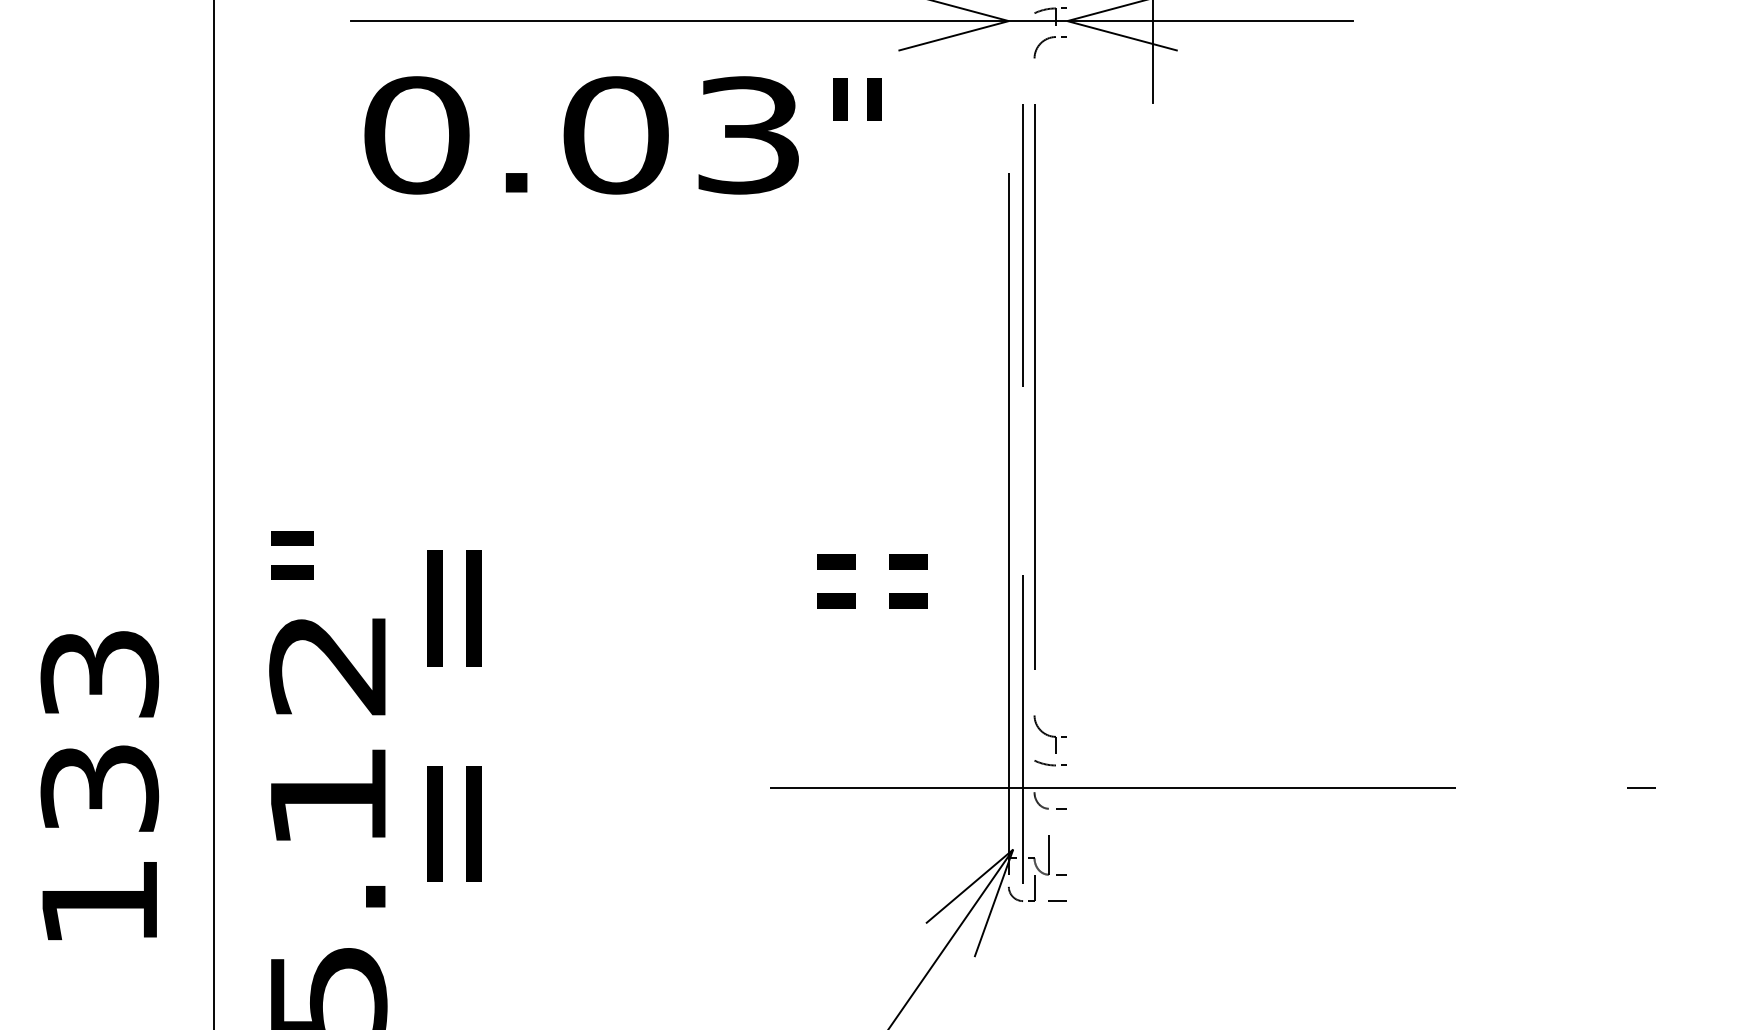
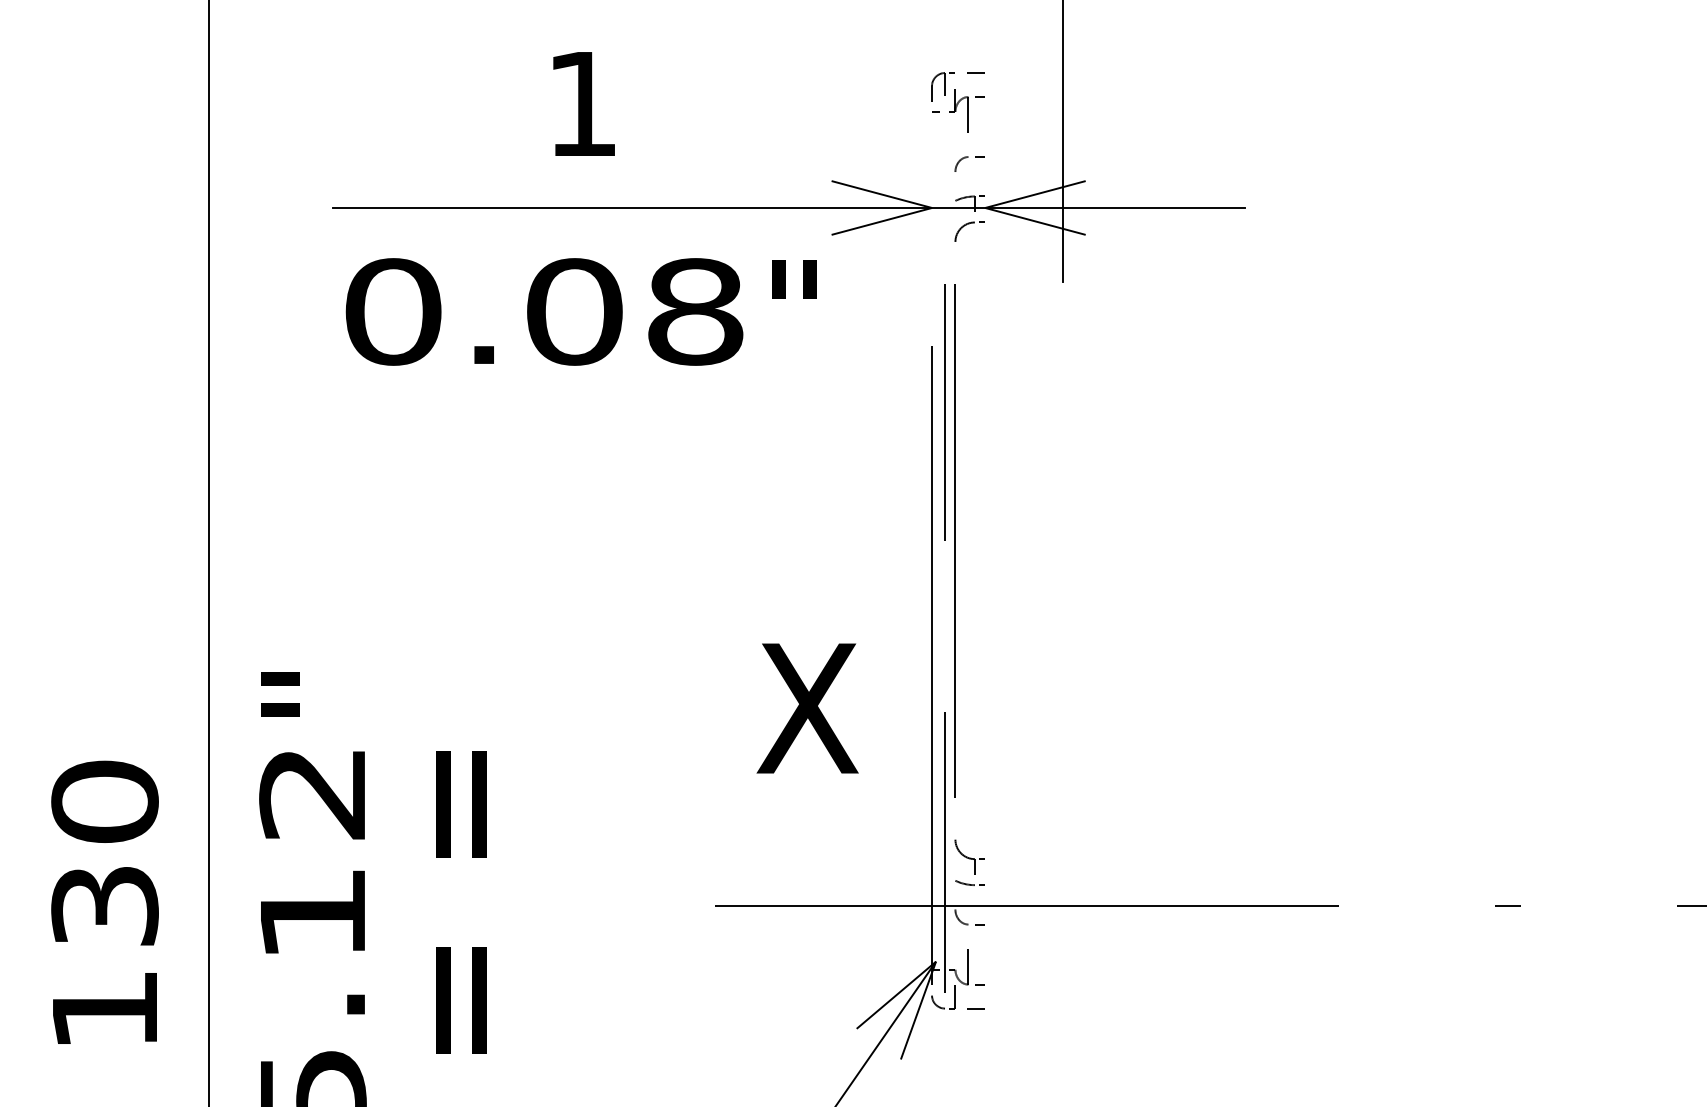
text: (748, 134) -> (695, 311), 0.03 -> 0.08
text: (871, 571) -> (807, 708), = = -> X
text: (99, 673) -> (104, 801), 133 -> 130
text: (454, 716) -> (461, 902), moved

